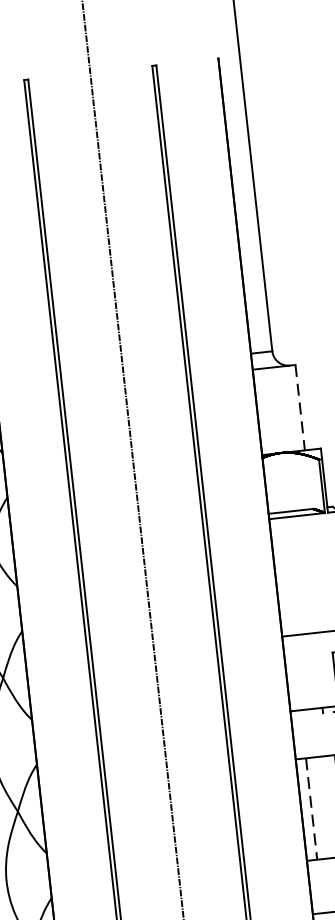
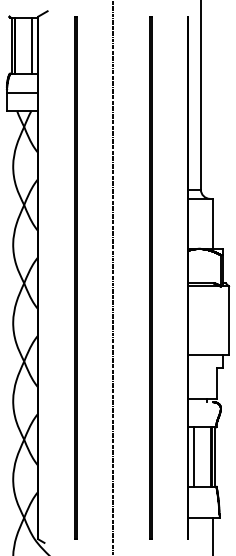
line: (300, 408) -> (213, 224), dashed -> solid
line: (311, 808) -> (194, 456), dashed -> solid

